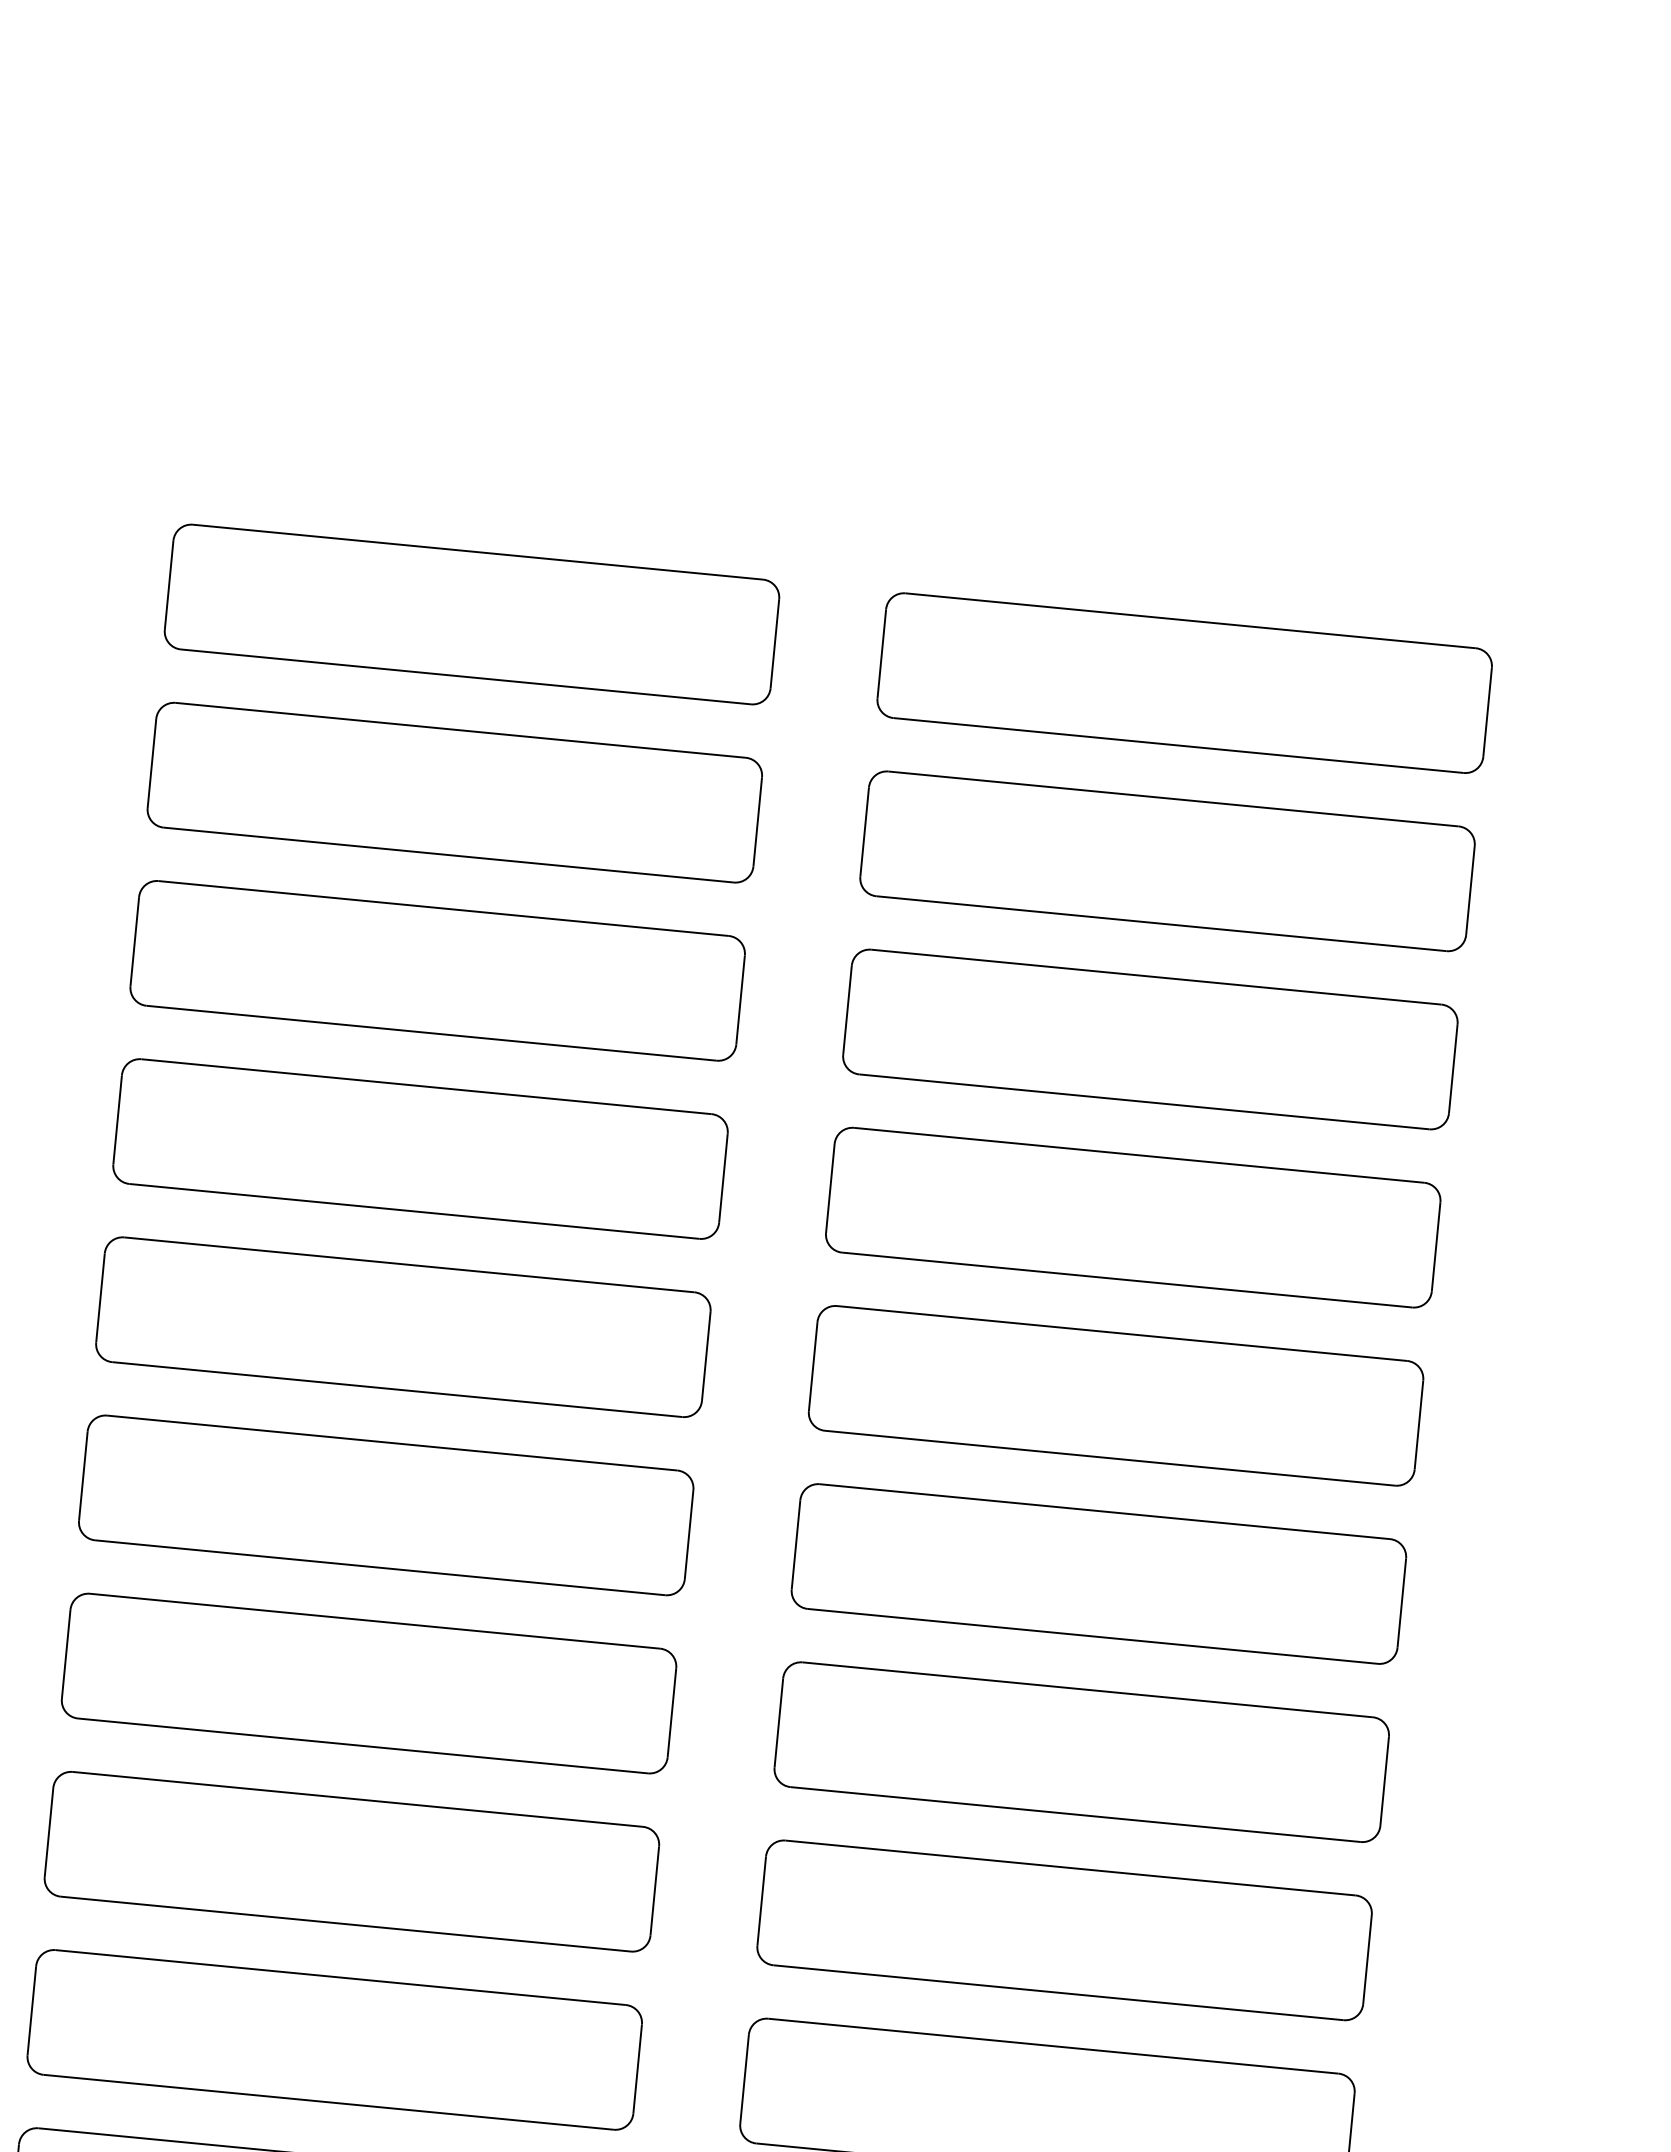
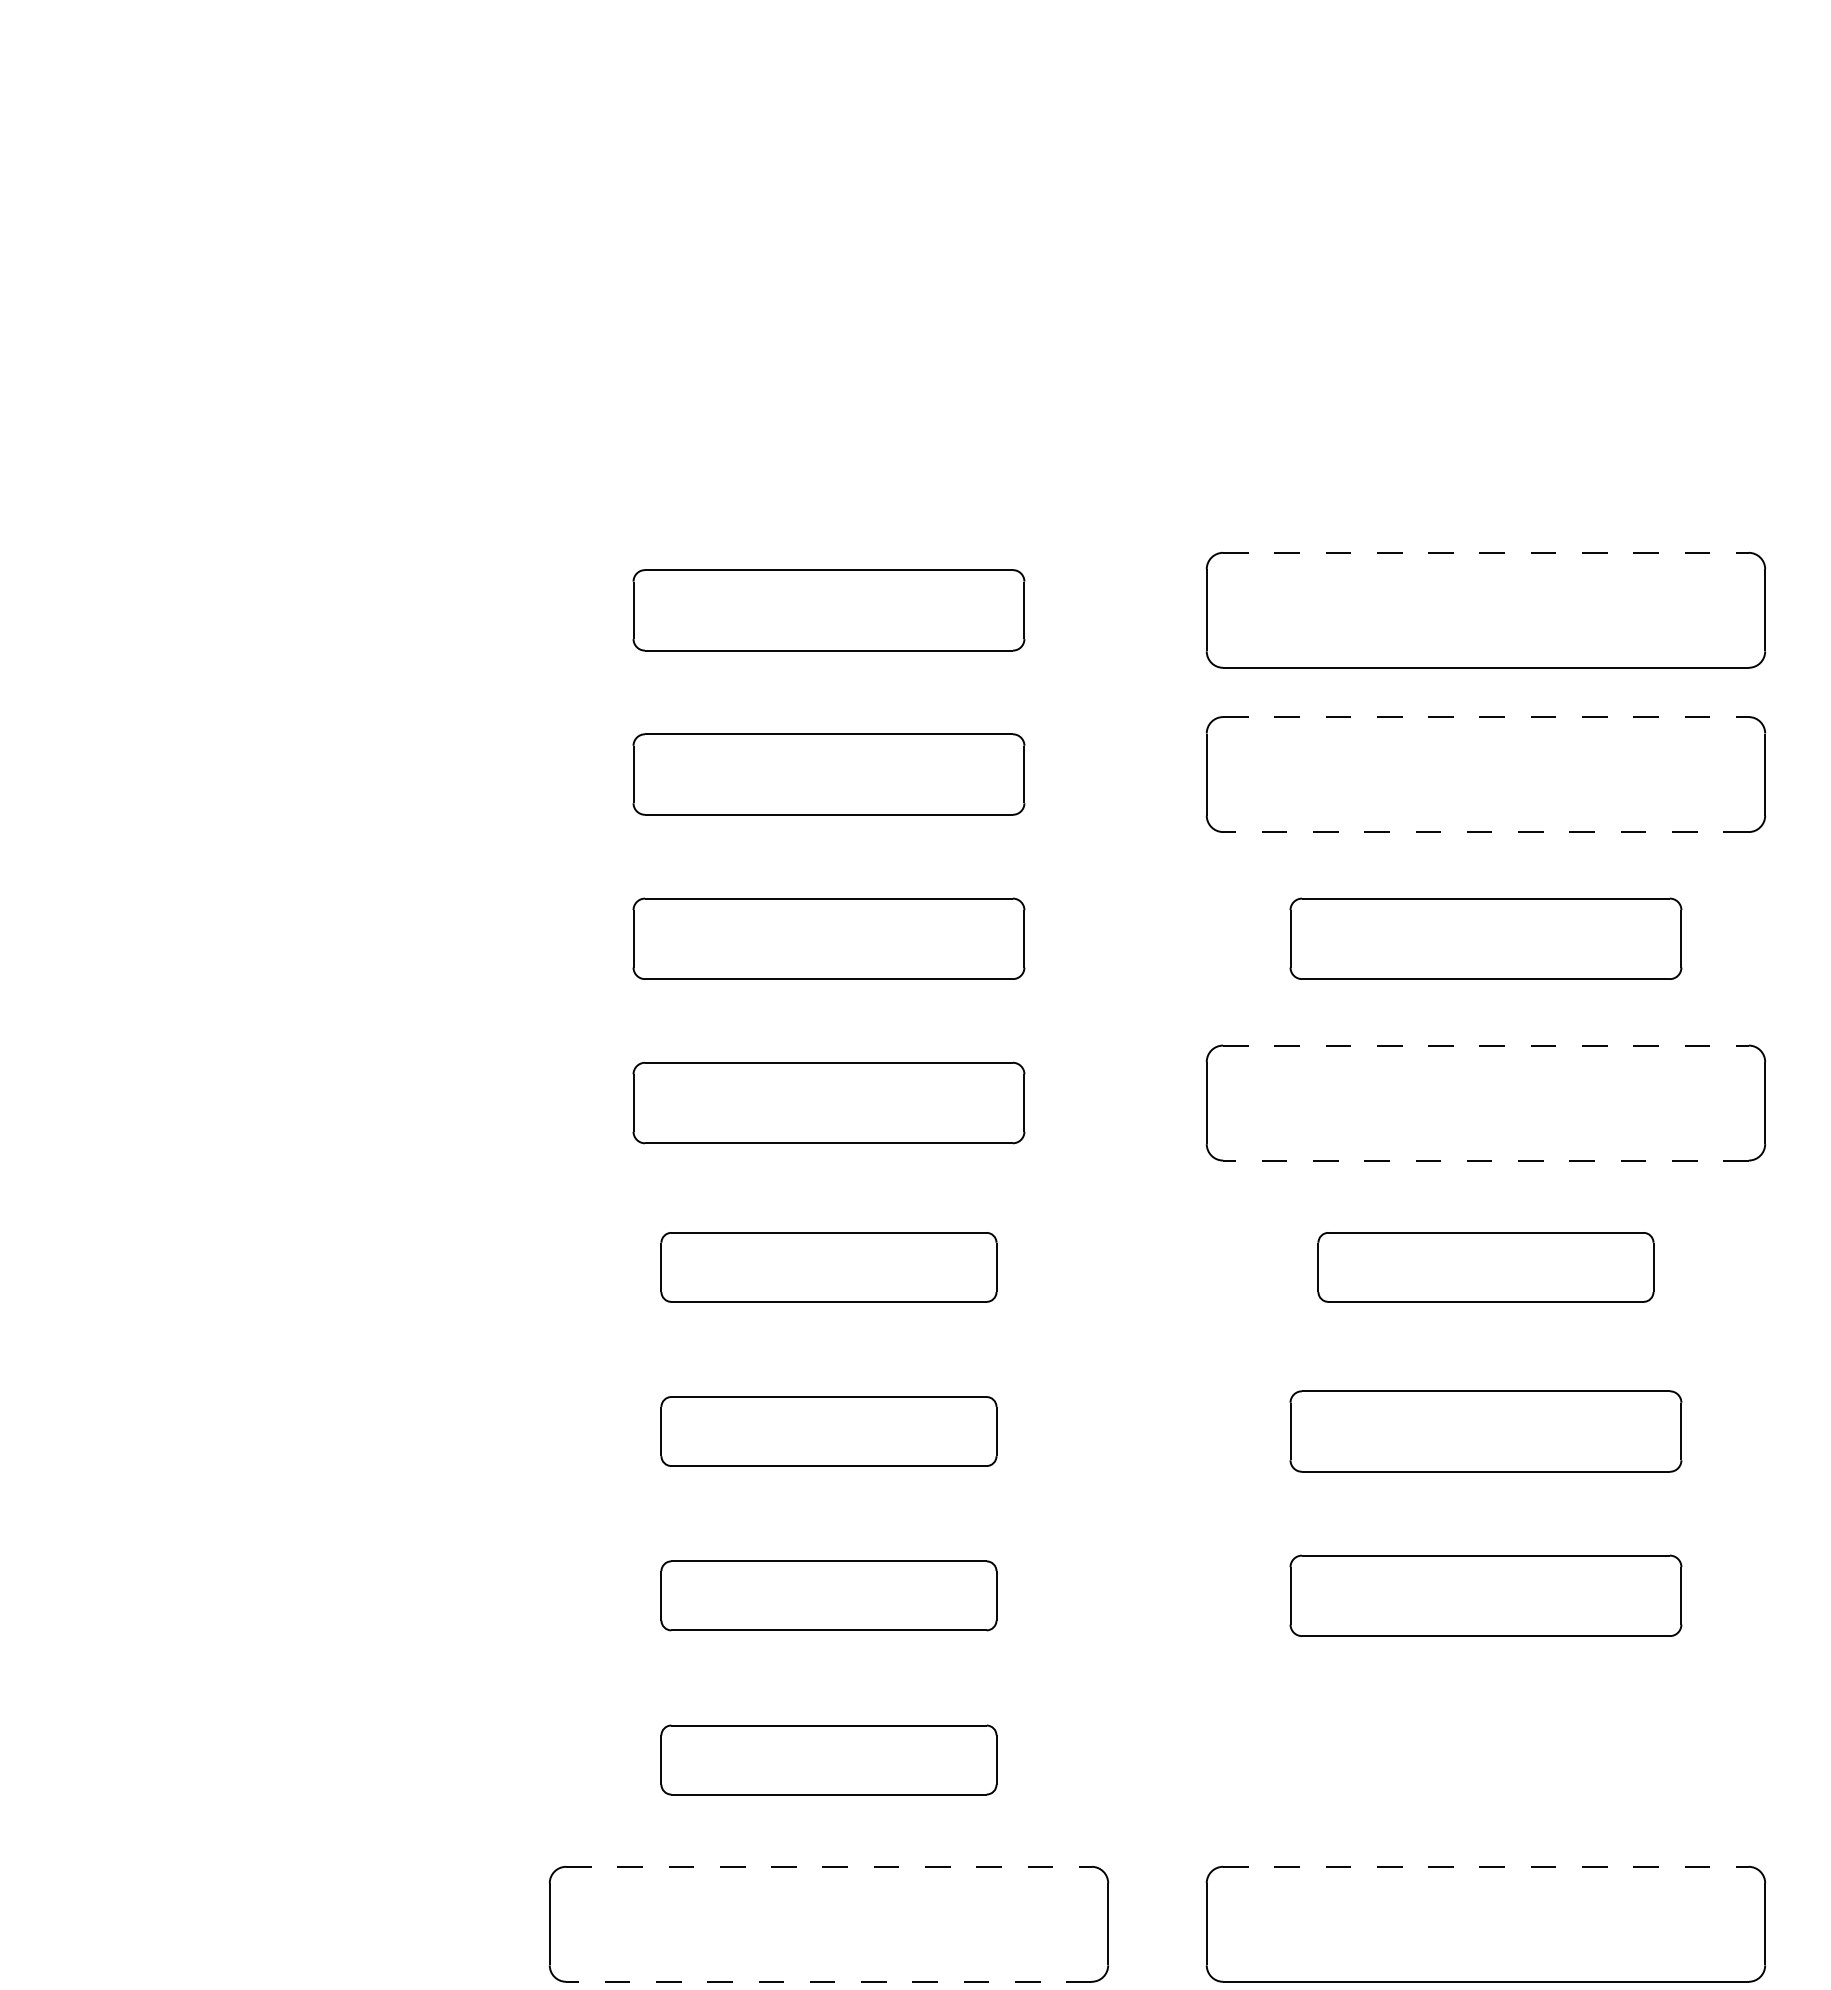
part: (471, 614) -> (828, 610), size x0.7
line: (1190, 620) -> (1485, 552), solid -> dashed
part: (454, 792) -> (828, 774), size x0.7
line: (1173, 799) -> (1485, 717), solid -> dashed
line: (1160, 924) -> (1485, 832), solid -> dashed
part: (437, 970) -> (828, 938), size x0.7
part: (1149, 1039) -> (1485, 938), size x0.7
part: (420, 1148) -> (828, 1102), size x0.7
line: (1138, 1155) -> (1485, 1045), solid -> dashed
line: (1126, 1279) -> (1485, 1160), solid -> dashed
part: (402, 1327) -> (828, 1267), size x0.6
part: (1115, 1396) -> (1485, 1267), size x0.6
part: (385, 1505) -> (828, 1431), size x0.6
part: (1098, 1573) -> (1485, 1431), size x0.7
part: (368, 1683) -> (828, 1595), size x0.6
part: (1081, 1751) -> (1485, 1595), size x0.7
part: (351, 1861) -> (828, 1759), size x0.6
part: (1064, 1929) -> (1485, 1759), removed
line: (340, 1977) -> (828, 1866), solid -> dashed
line: (1052, 2045) -> (1485, 1866), solid -> dashed
line: (328, 2101) -> (828, 1981), solid -> dashed

